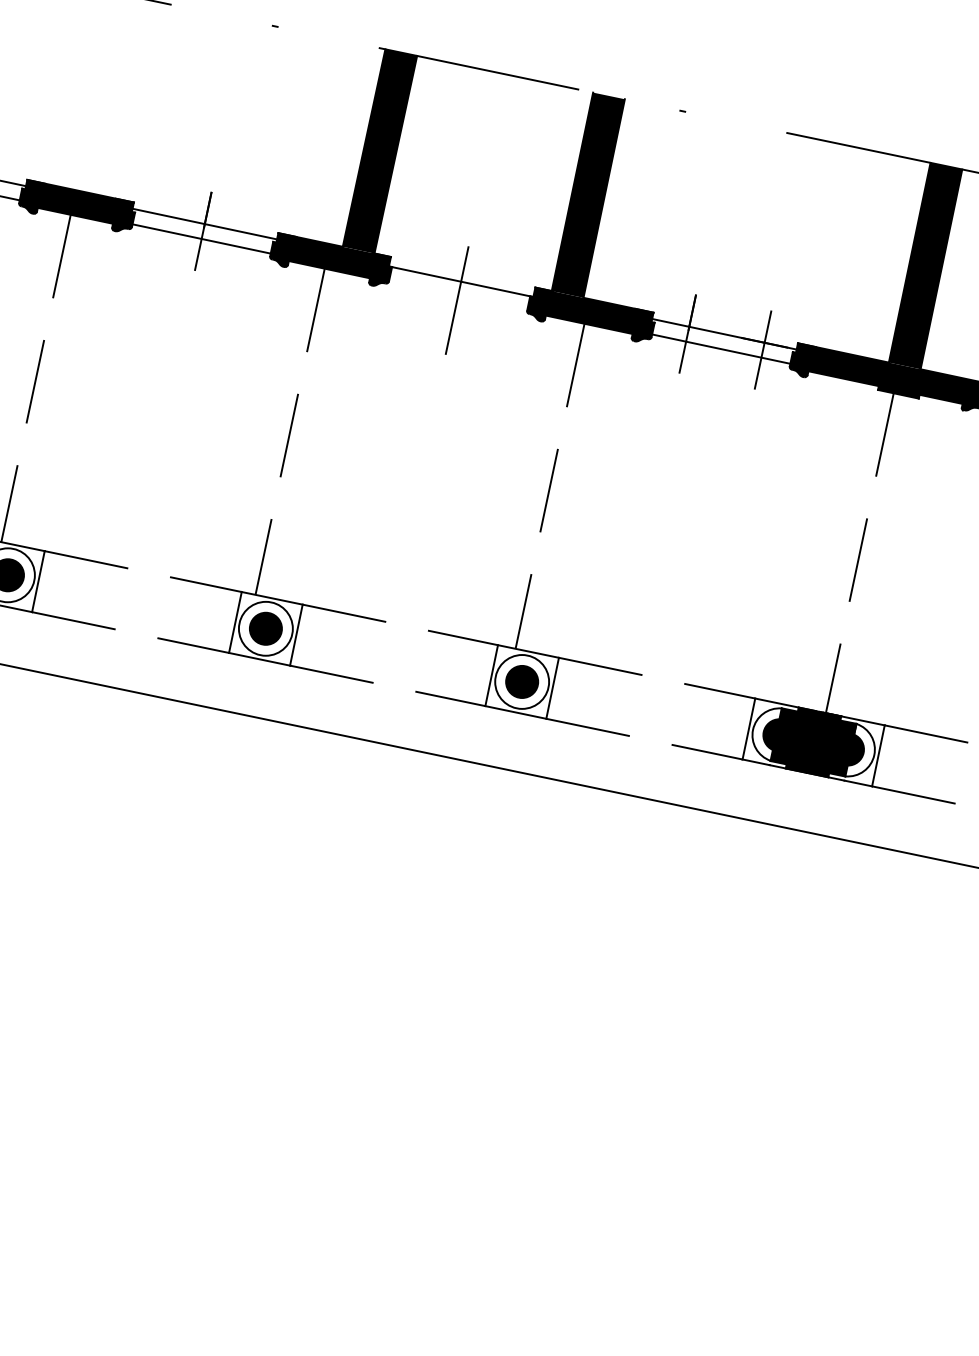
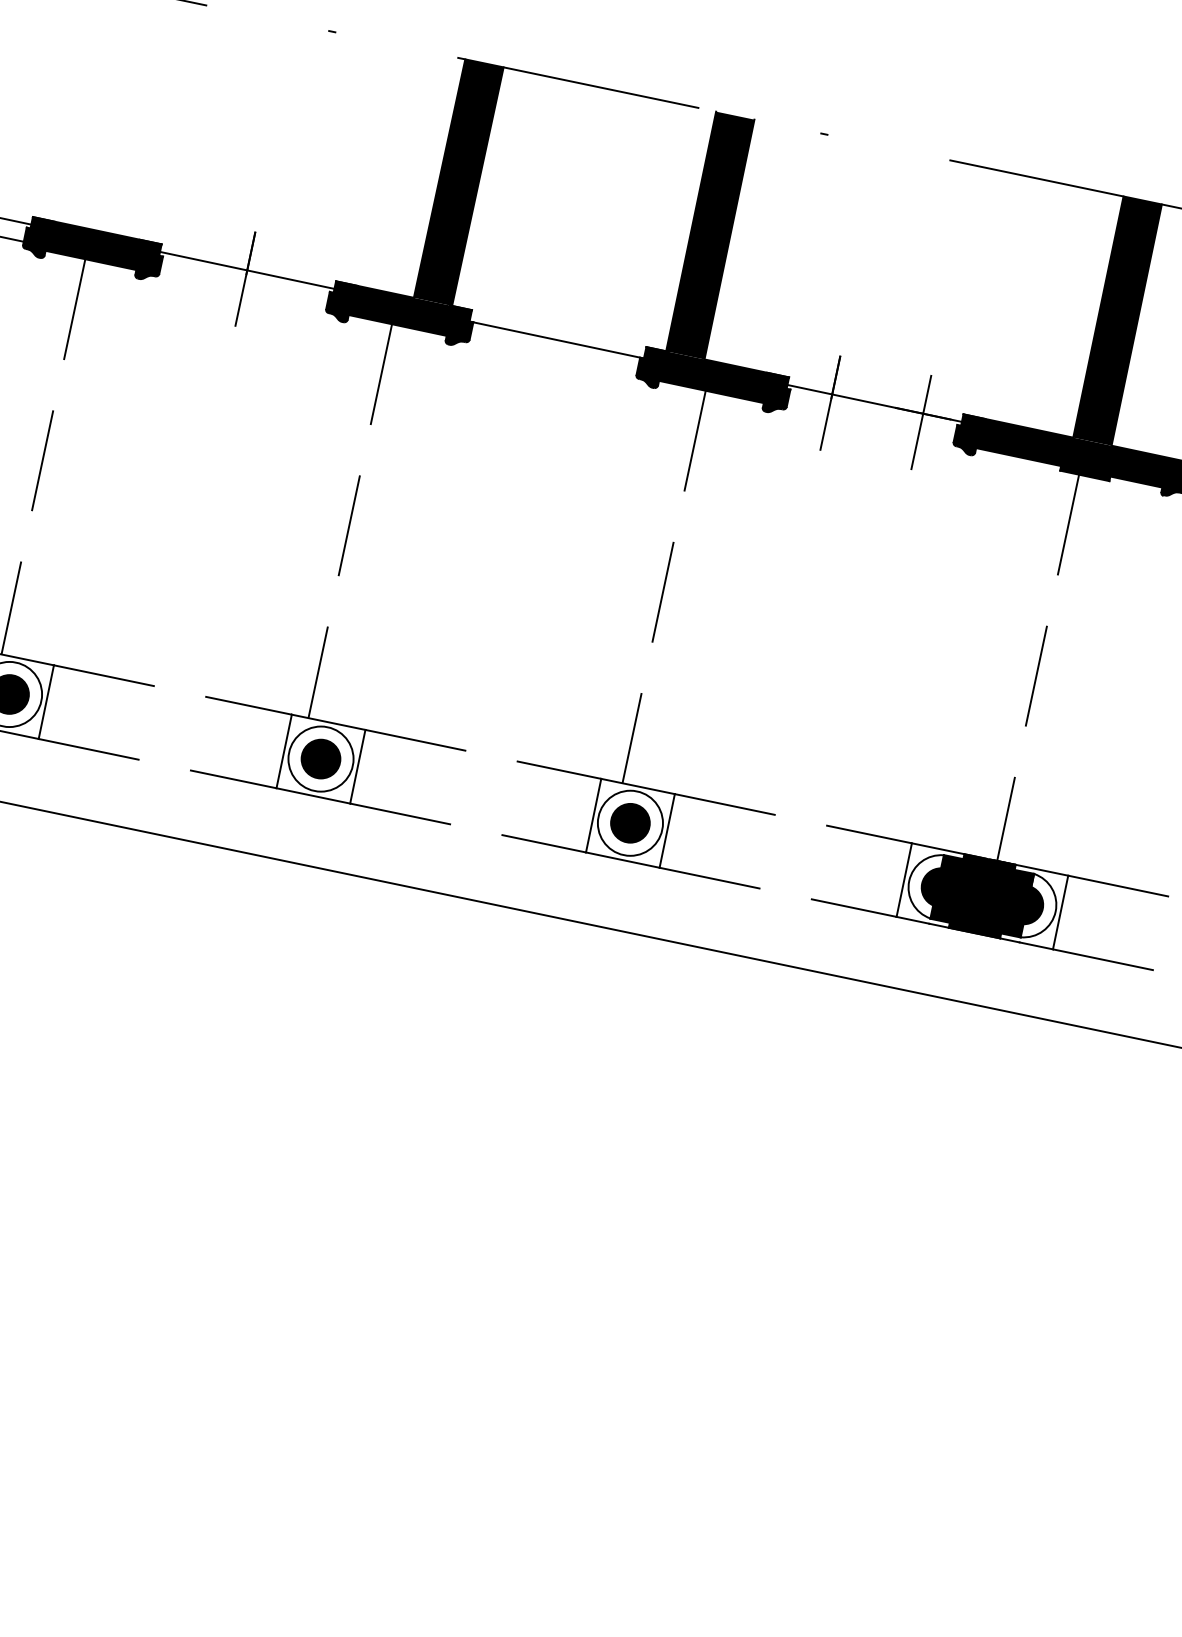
line: (201, 238) -> (243, 287), removed
line: (456, 300) -> (551, 362), removed
line: (721, 348) -> (871, 420), removed

